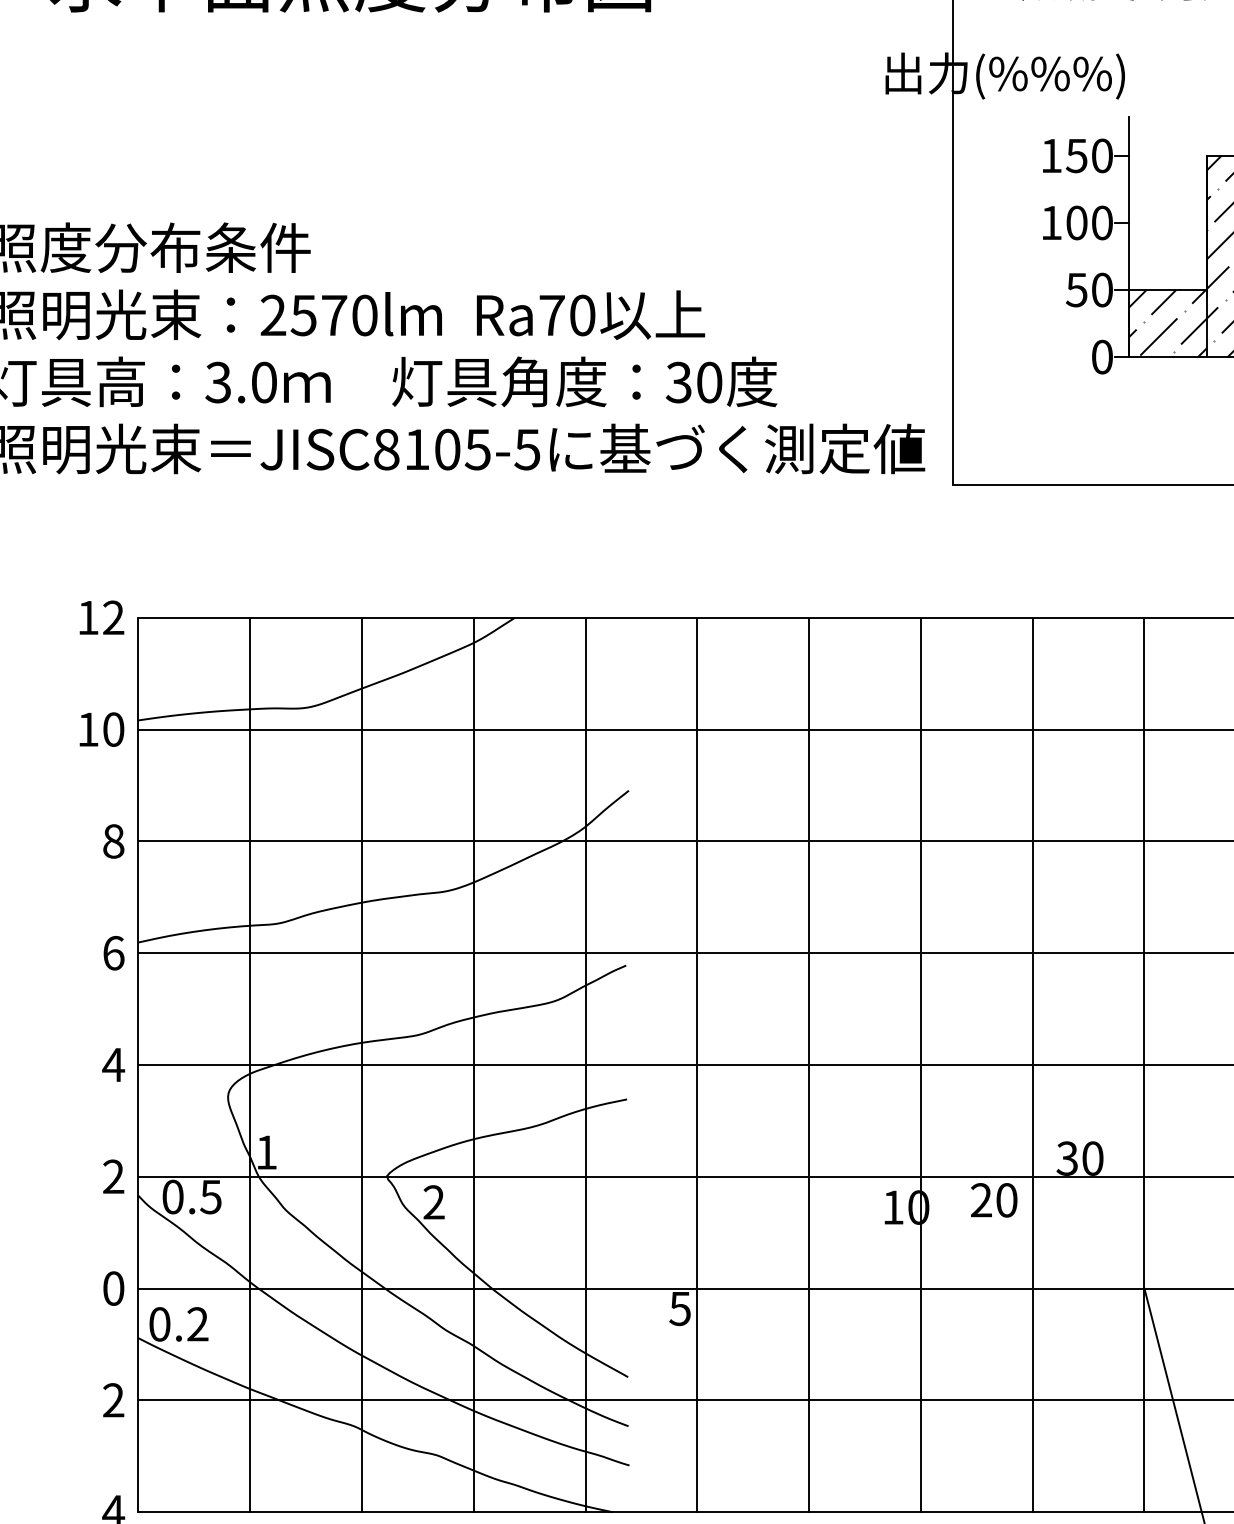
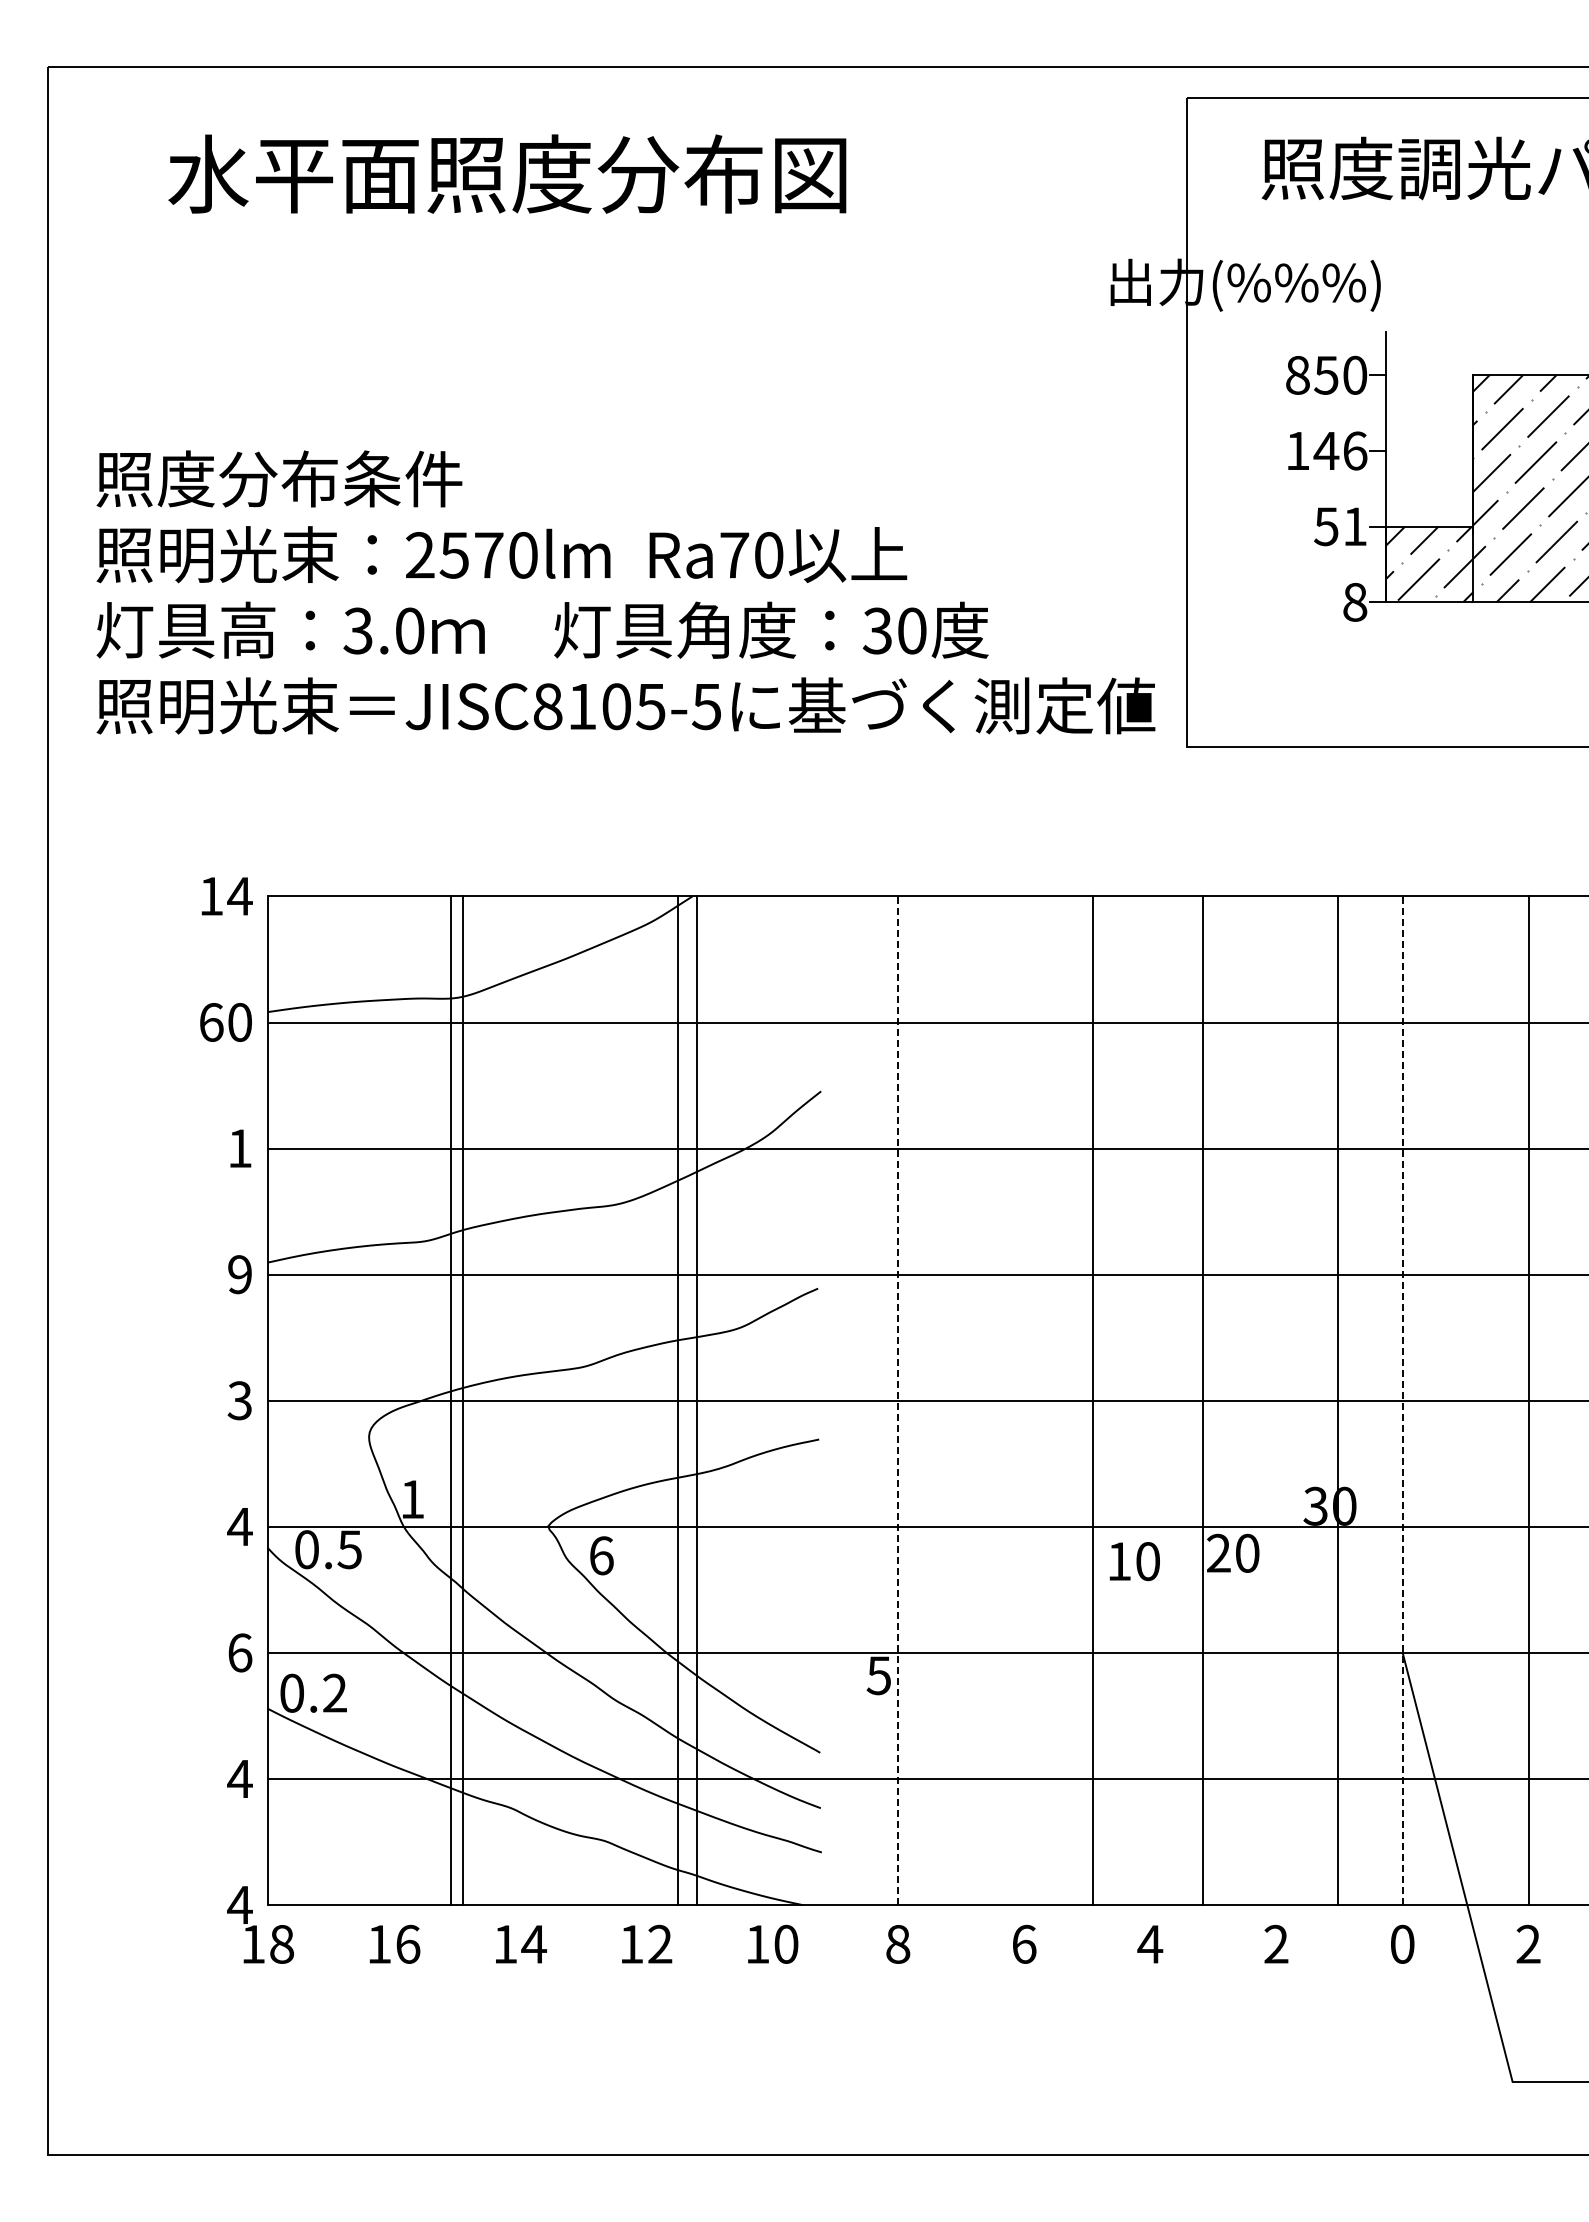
text: (1051, 156) -> (1297, 375), 150 -> 850
text: (1089, 222) -> (1340, 450), 100 -> 146
text: (1102, 289) -> (1355, 526), 50 -> 51
text: (1102, 356) -> (1355, 601), 0 -> 8
text: (113, 617) -> (239, 895), 12 -> 14
text: (88, 729) -> (211, 1022), 10 -> 60
text: (114, 841) -> (240, 1148), 8 -> 1
text: (114, 953) -> (240, 1274), 6 -> 9
text: (113, 1064) -> (239, 1400), 4 -> 3
line: (249, 1064) -> (450, 1400), moved
line: (362, 1064) -> (463, 1400), moved
line: (474, 1064) -> (697, 1400), moved
line: (585, 1064) -> (678, 1400), moved
line: (697, 1064) -> (898, 1400), solid -> dashed
line: (809, 1064) -> (1093, 1400), moved
line: (920, 1064) -> (1202, 1400), moved
line: (1032, 1064) -> (1337, 1400), moved
line: (1144, 1064) -> (1402, 1400), solid -> dashed
text: (113, 1176) -> (239, 1526), 2 -> 4
text: (434, 1202) -> (601, 1555), 2 -> 6
text: (114, 1288) -> (240, 1652), 0 -> 6
text: (113, 1399) -> (239, 1778), 2 -> 4

